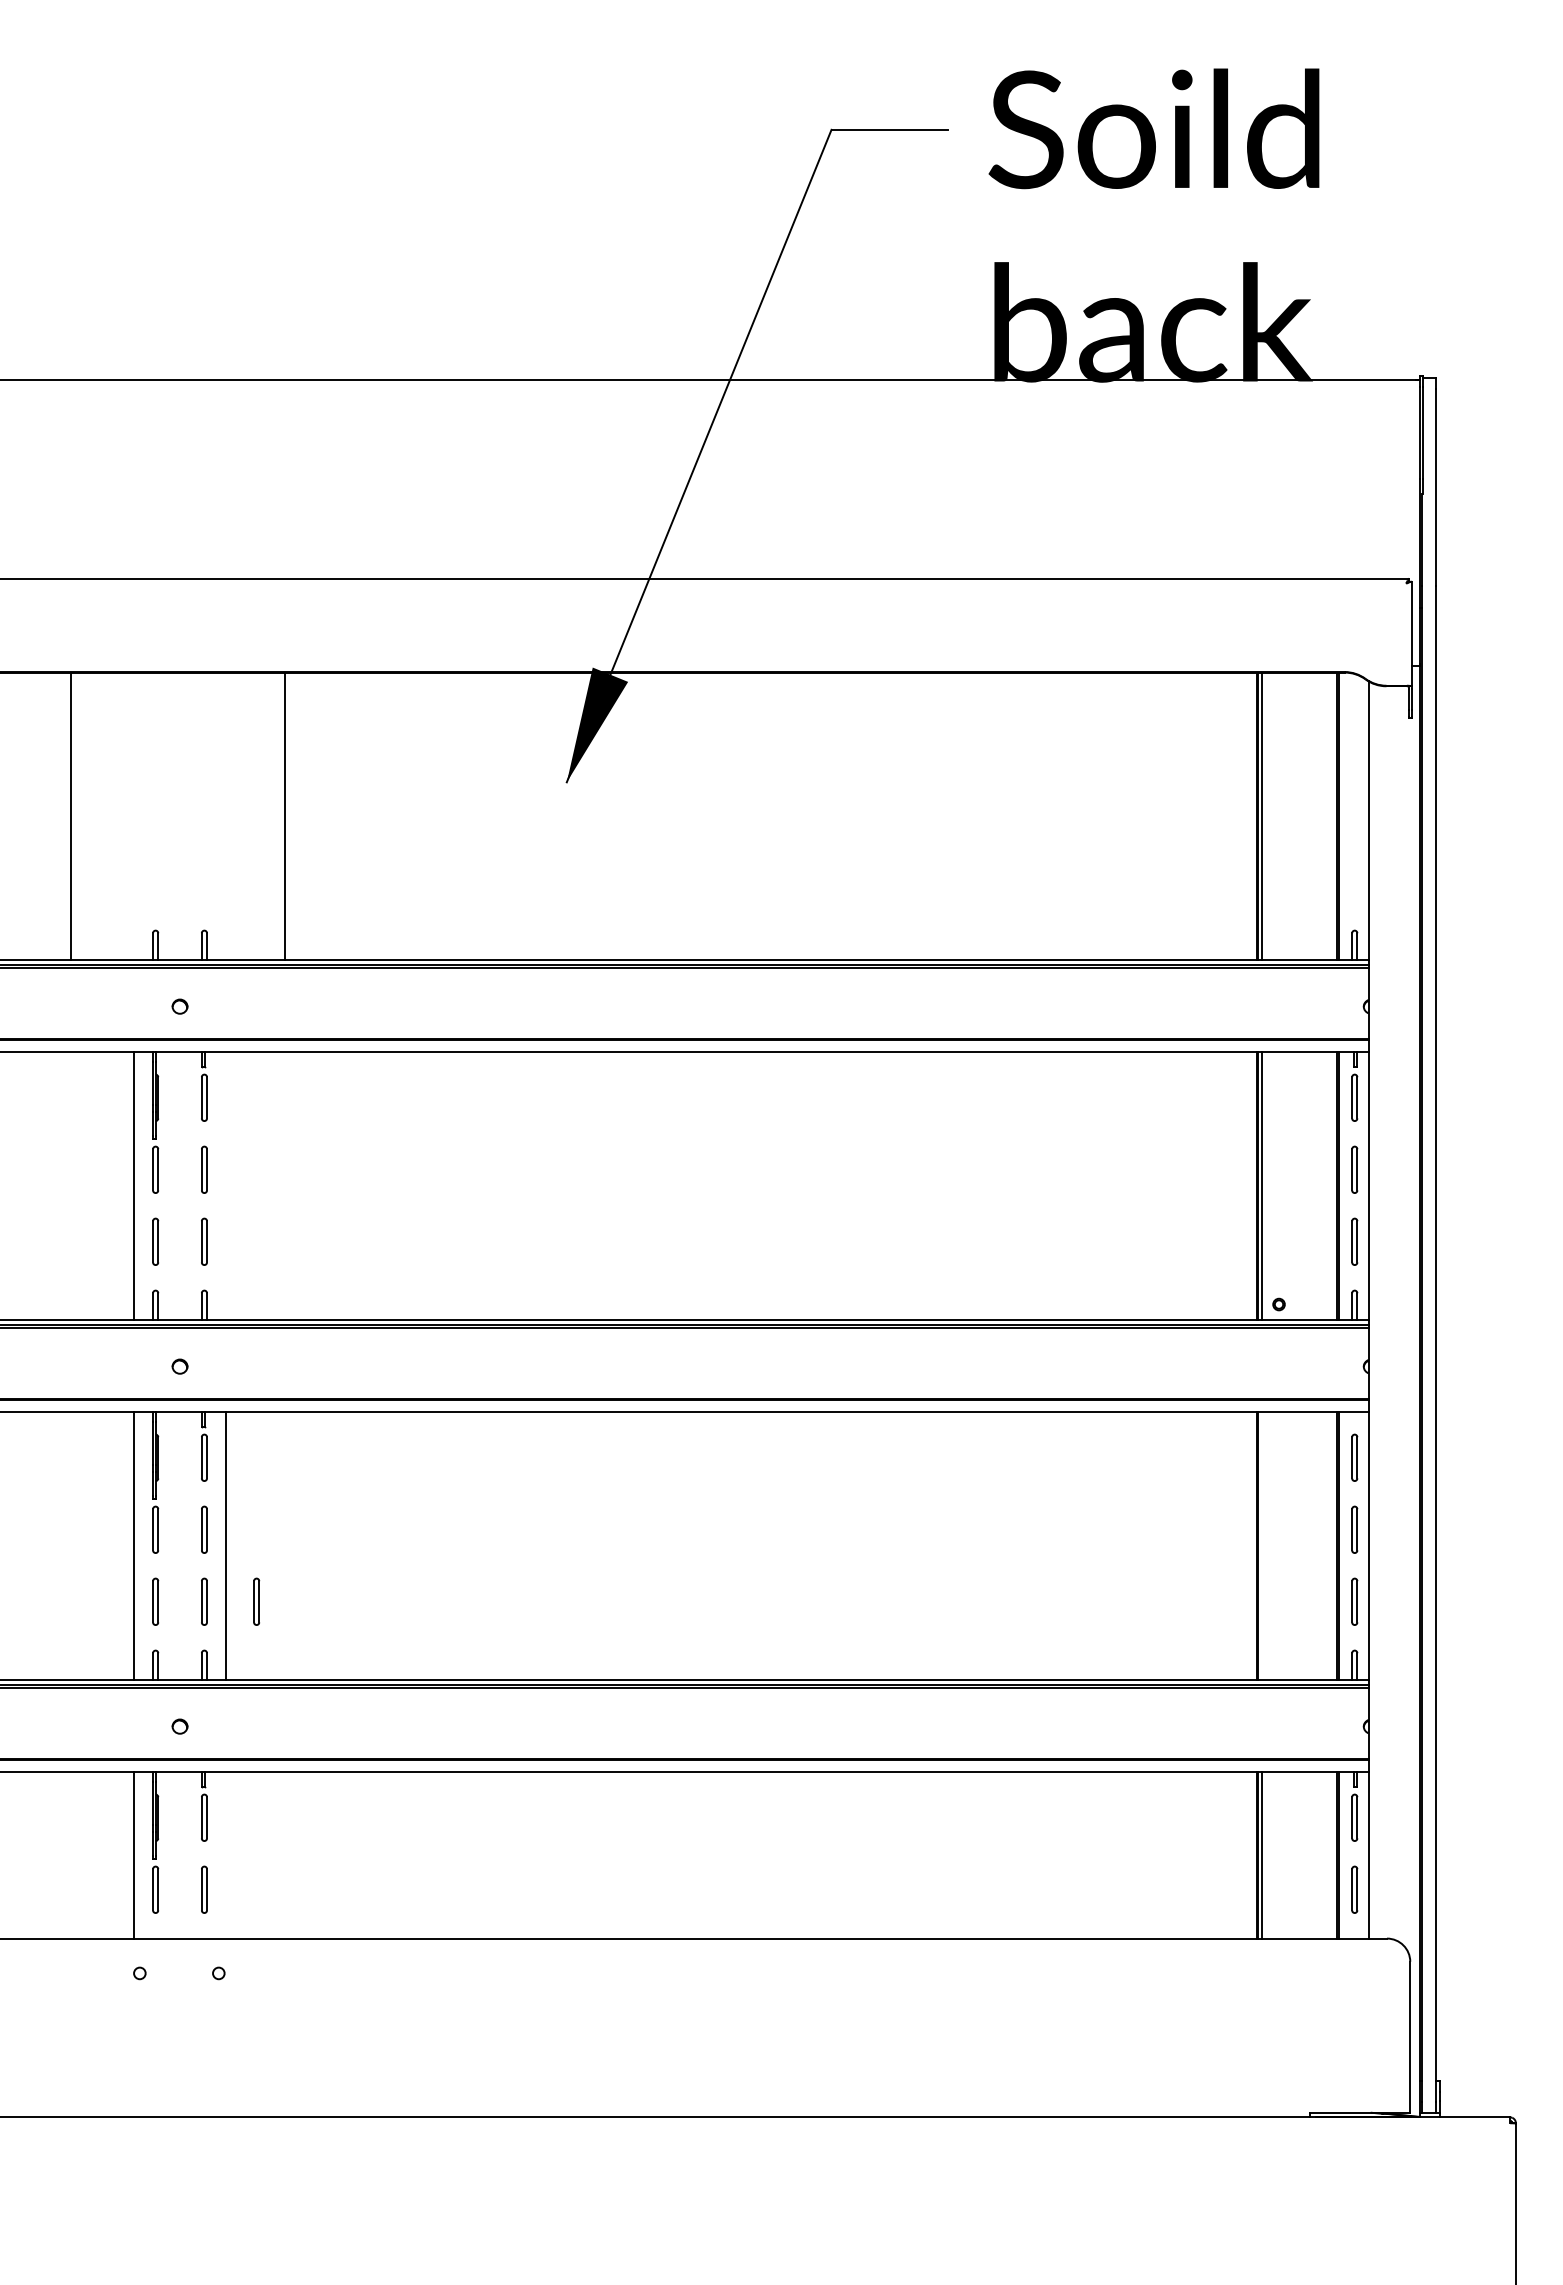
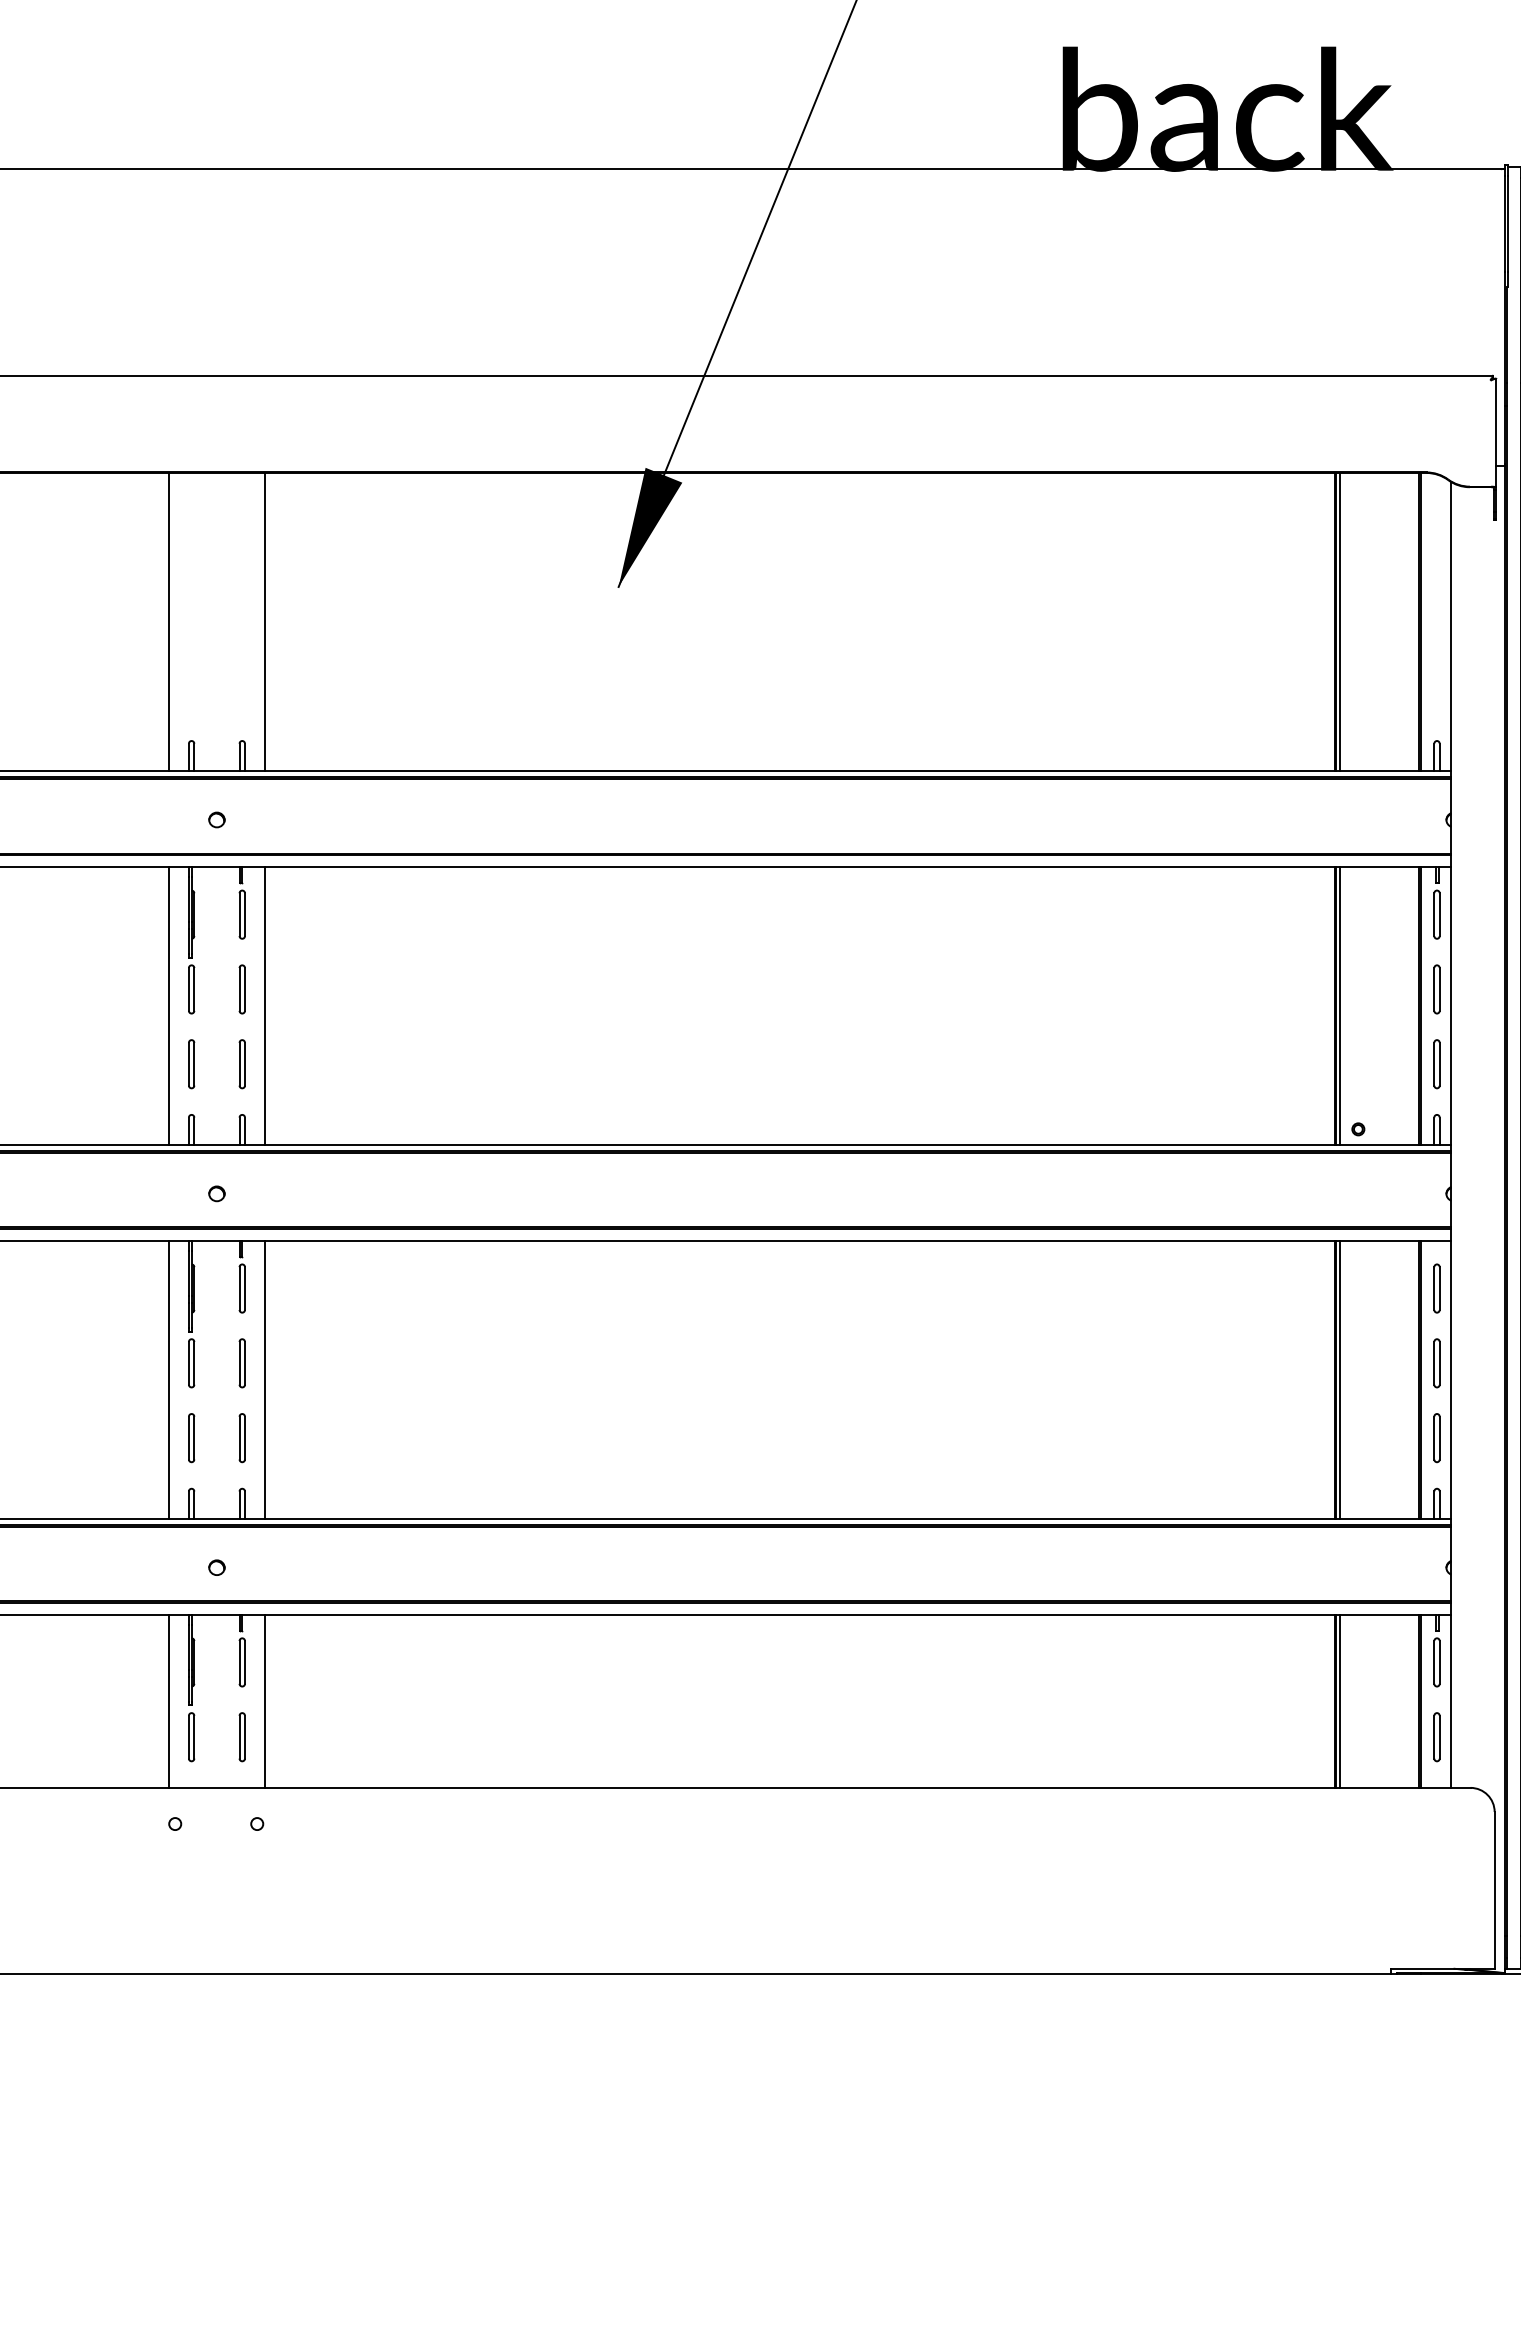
line: (70, 815) -> (168, 621), moved
line: (284, 815) -> (265, 621), moved
line: (226, 1185) -> (265, 1005), added
line: (1261, 1545) -> (1340, 1379), added
part: (256, 1601) -> (296, 1437), removed
line: (226, 1855) -> (265, 1701), added

